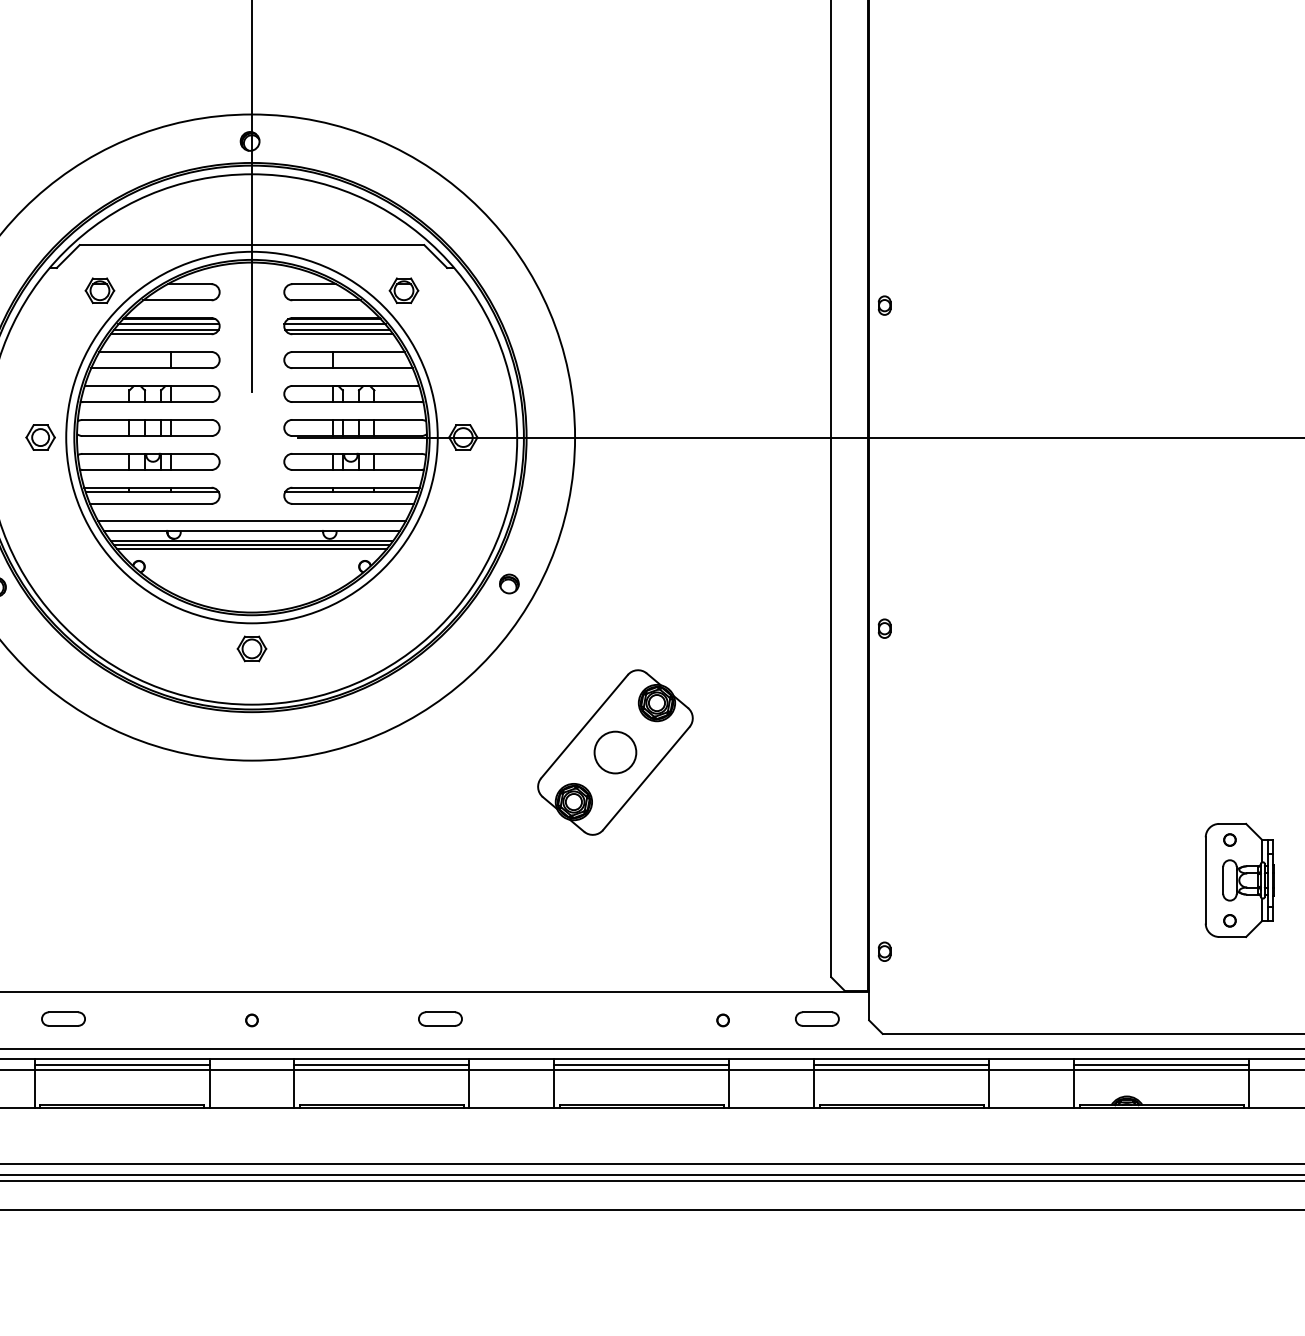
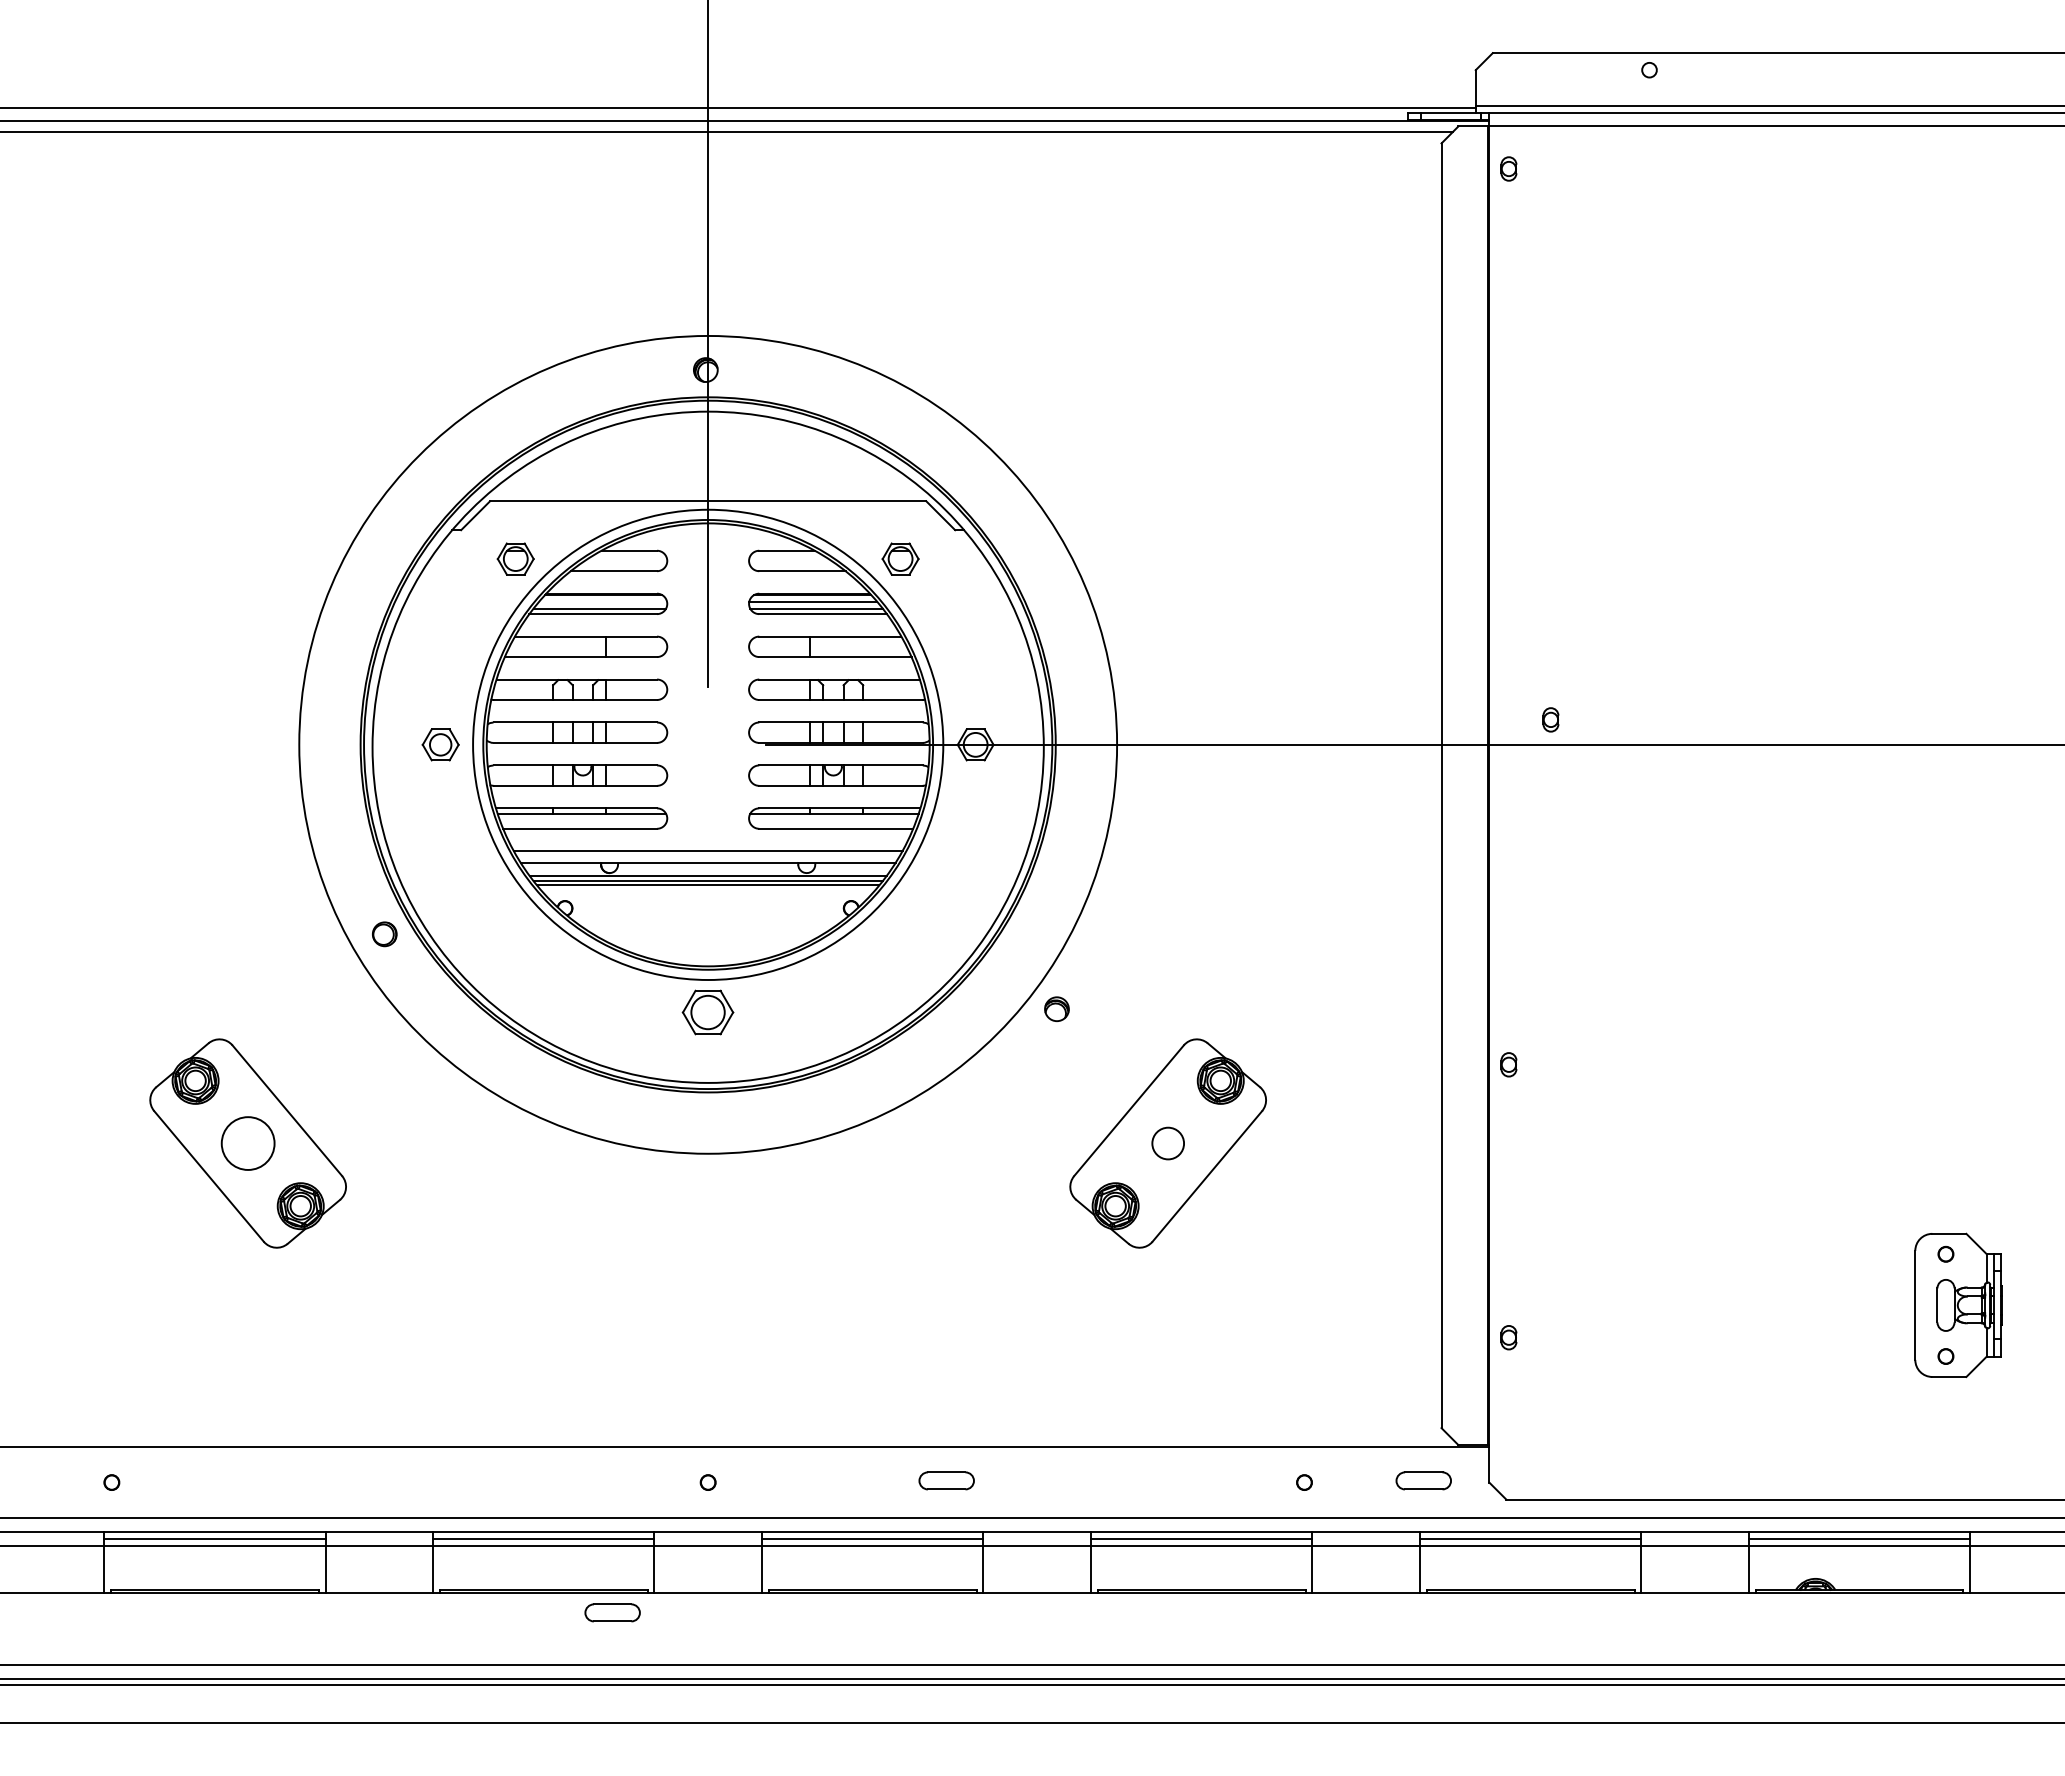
part: (884, 305) -> (1550, 719), moved
line: (169, 324) -> (603, 601), removed
part: (509, 583) -> (1056, 1008), moved
part: (884, 628) -> (1508, 1064), moved
part: (252, 648) -> (708, 1011), size x1.4
circle: (614, 752) -> (1167, 1143), size x0.6
part: (884, 951) -> (1508, 1337), moved
part: (63, 1018) -> (612, 1612), moved

